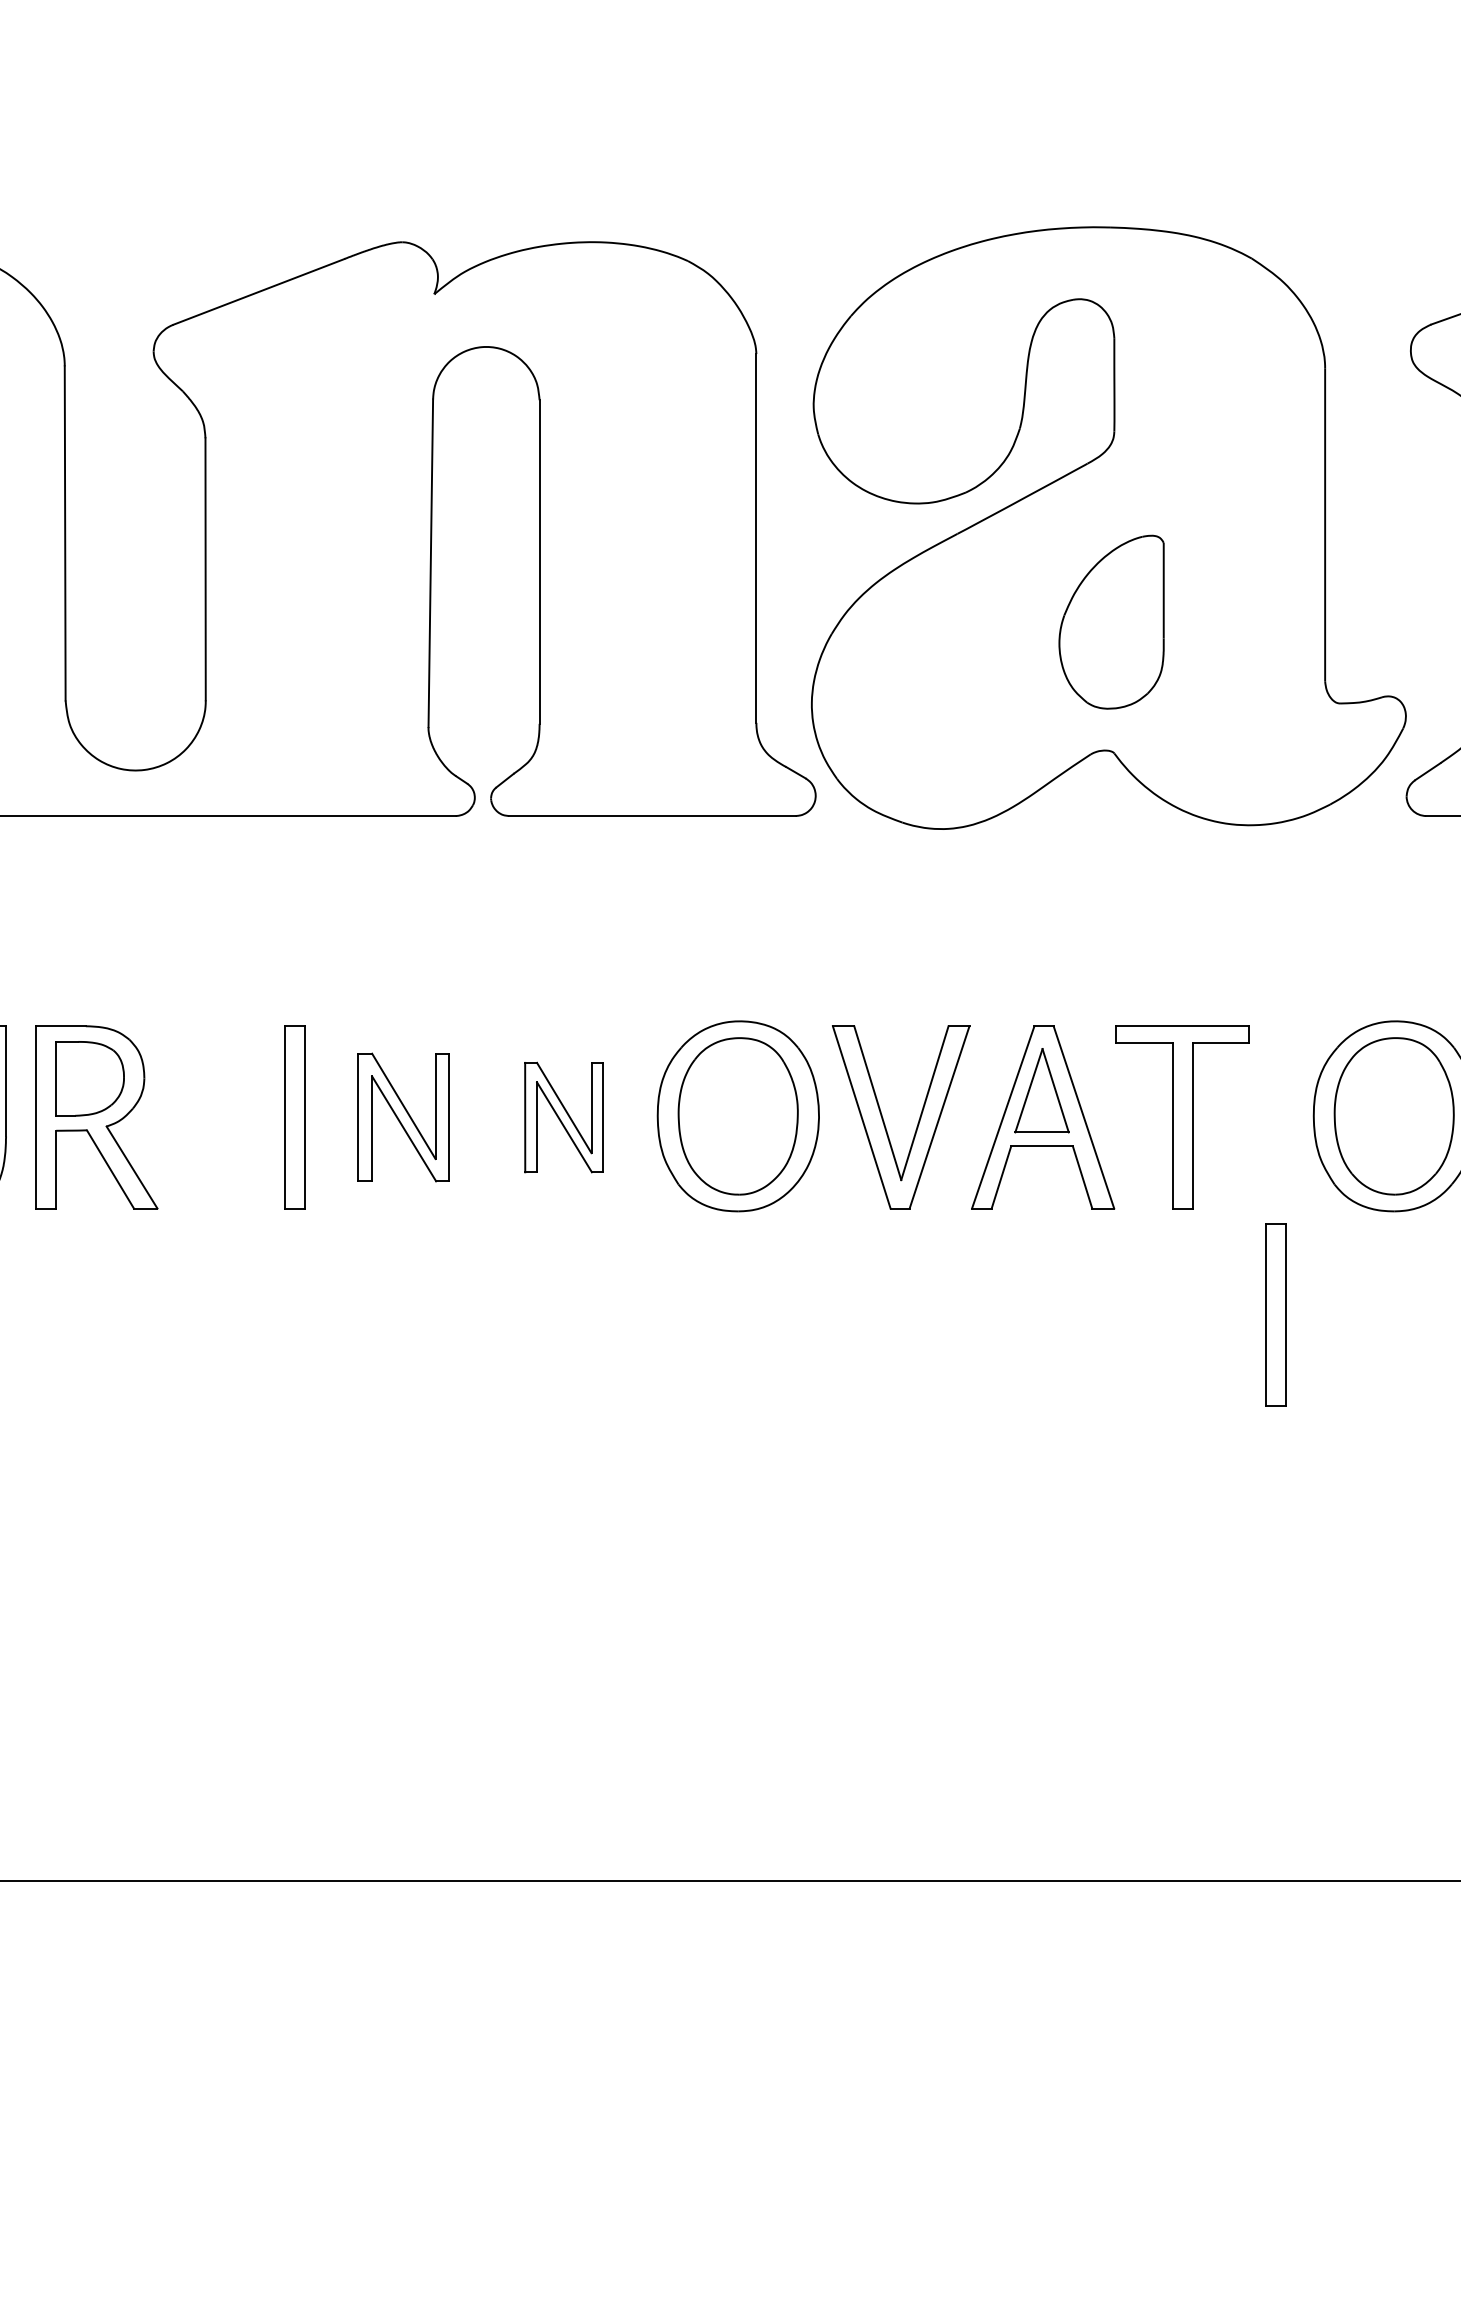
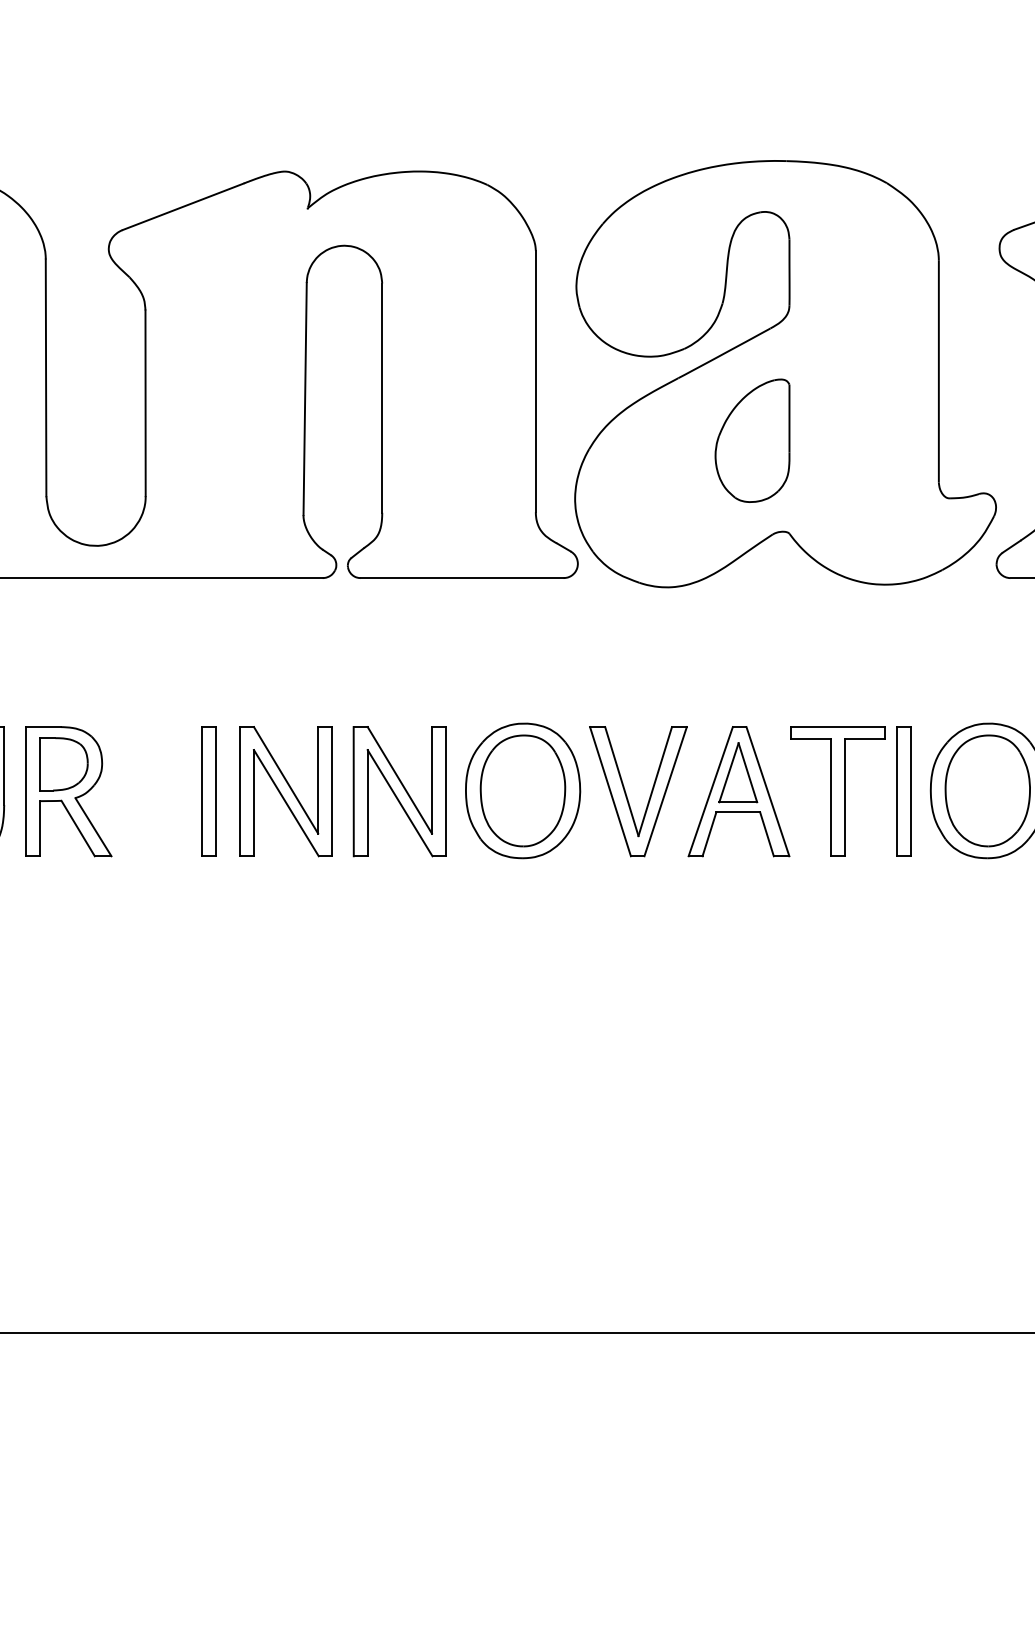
part: (1111, 621) -> (752, 440), moved
part: (403, 1117) -> (285, 791), size x1.43
part: (563, 1117) -> (399, 791), size x1.67
part: (1275, 1314) -> (903, 791), moved

